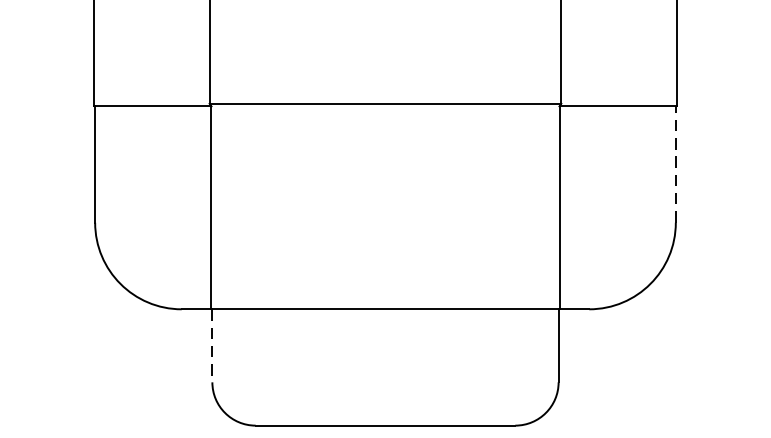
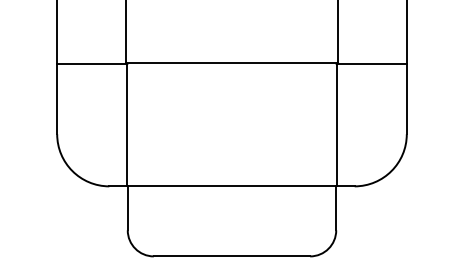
line: (675, 163) -> (406, 98), dashed -> solid
line: (211, 346) -> (127, 208), dashed -> solid

